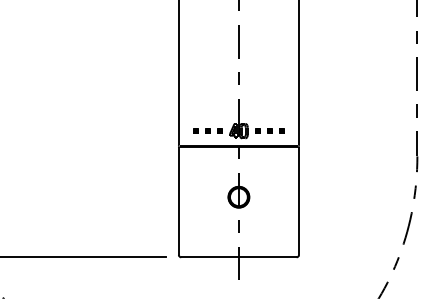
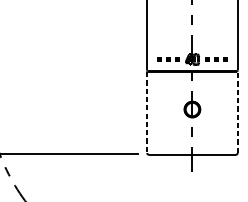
line: (178, 201) -> (146, 112), solid -> dashed
line: (299, 201) -> (238, 112), solid -> dashed

